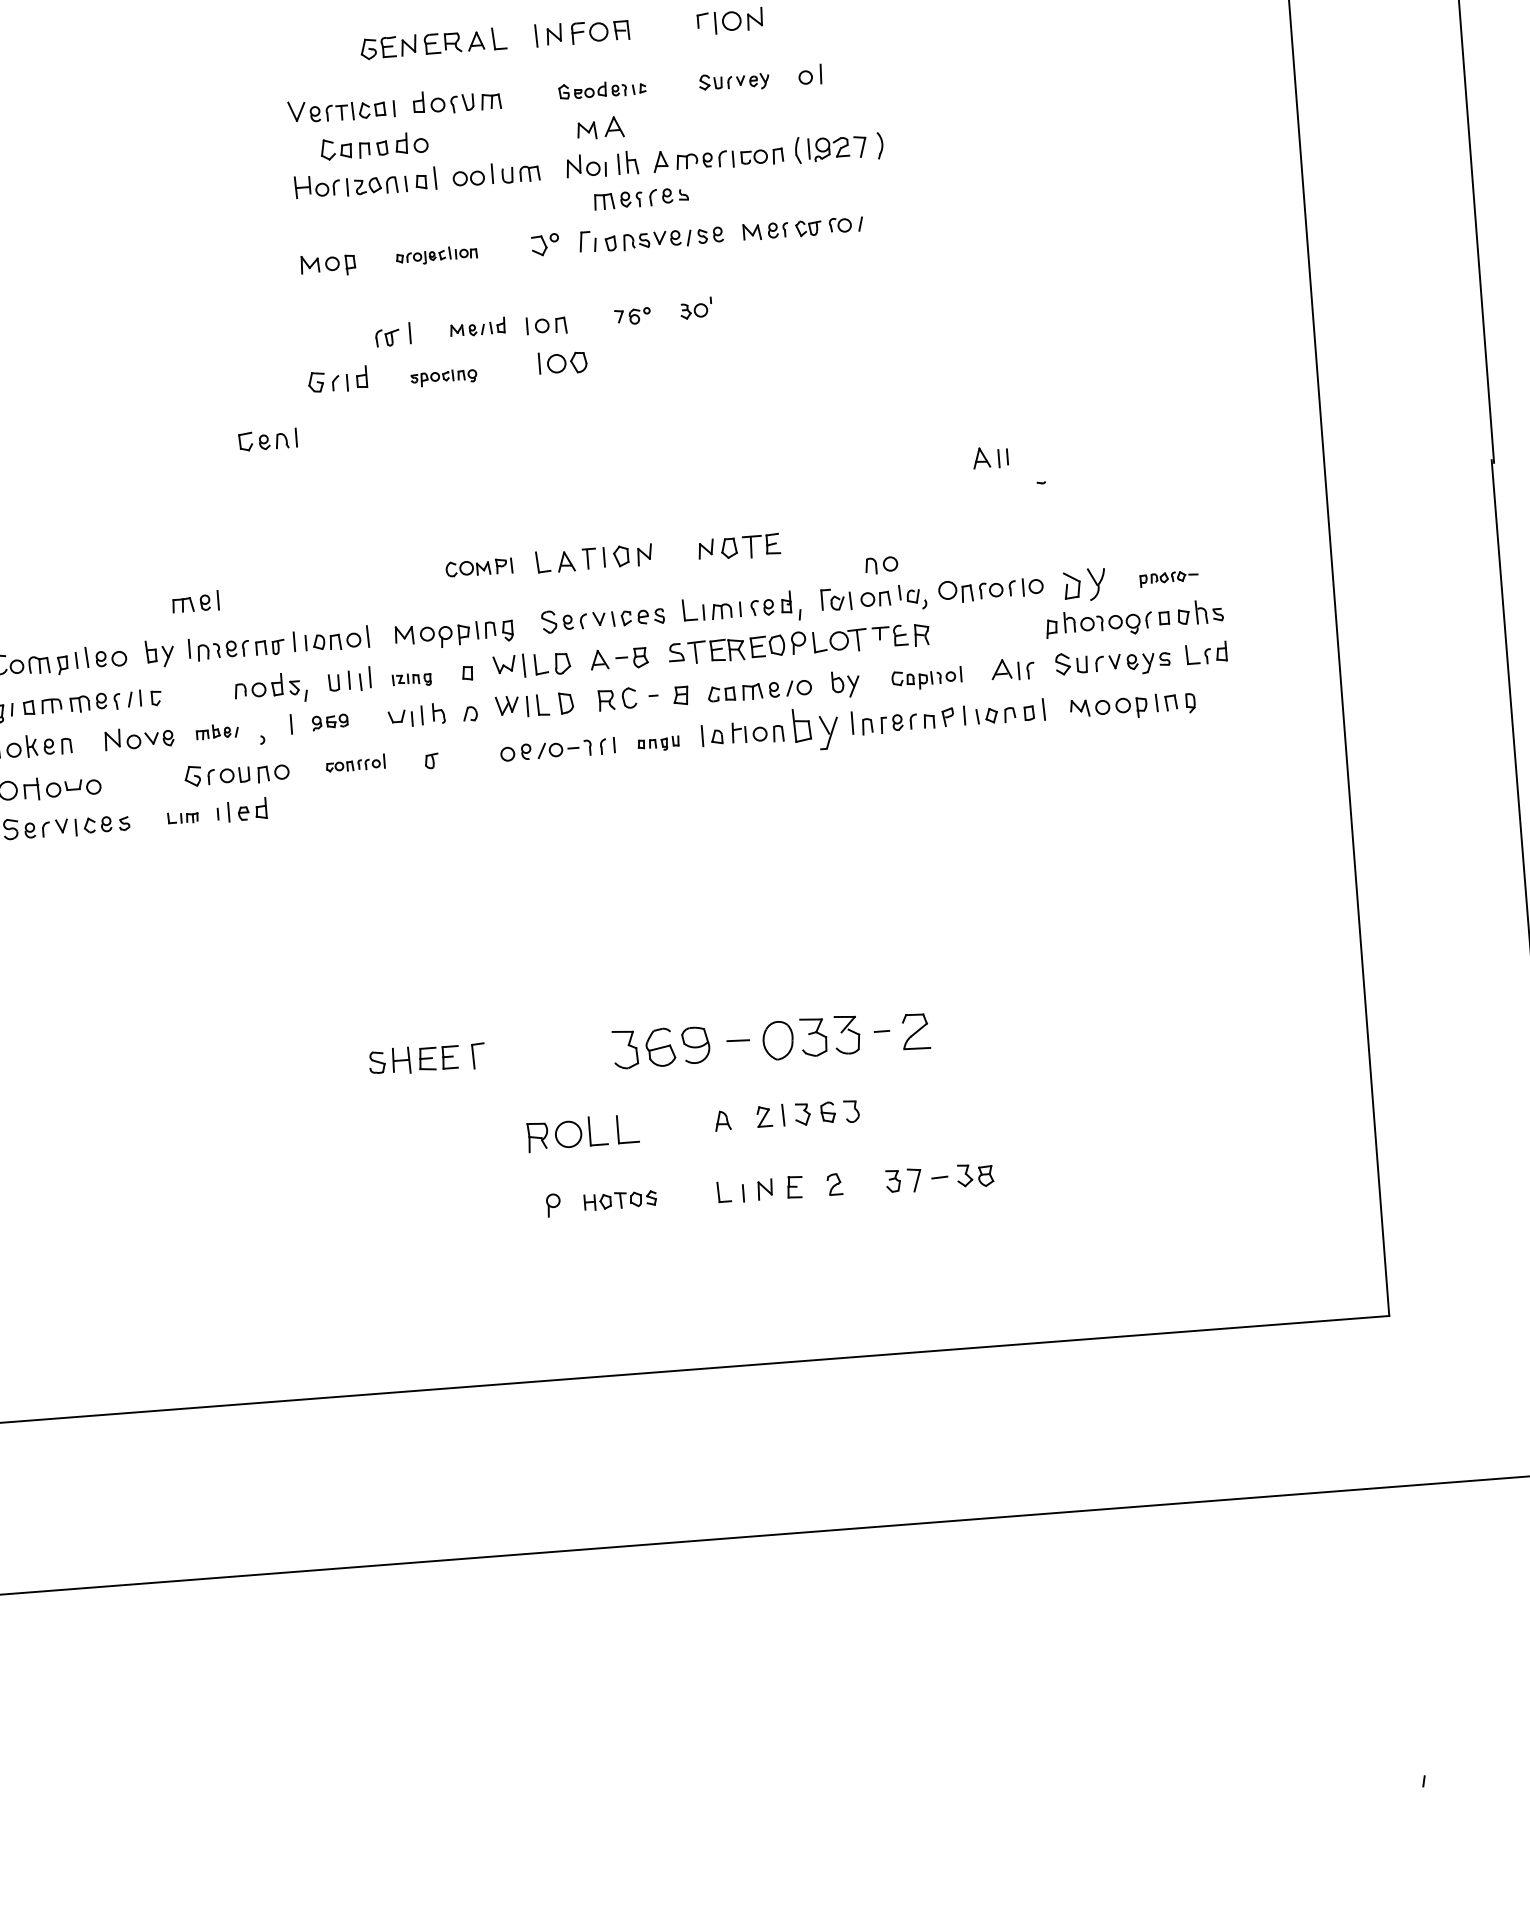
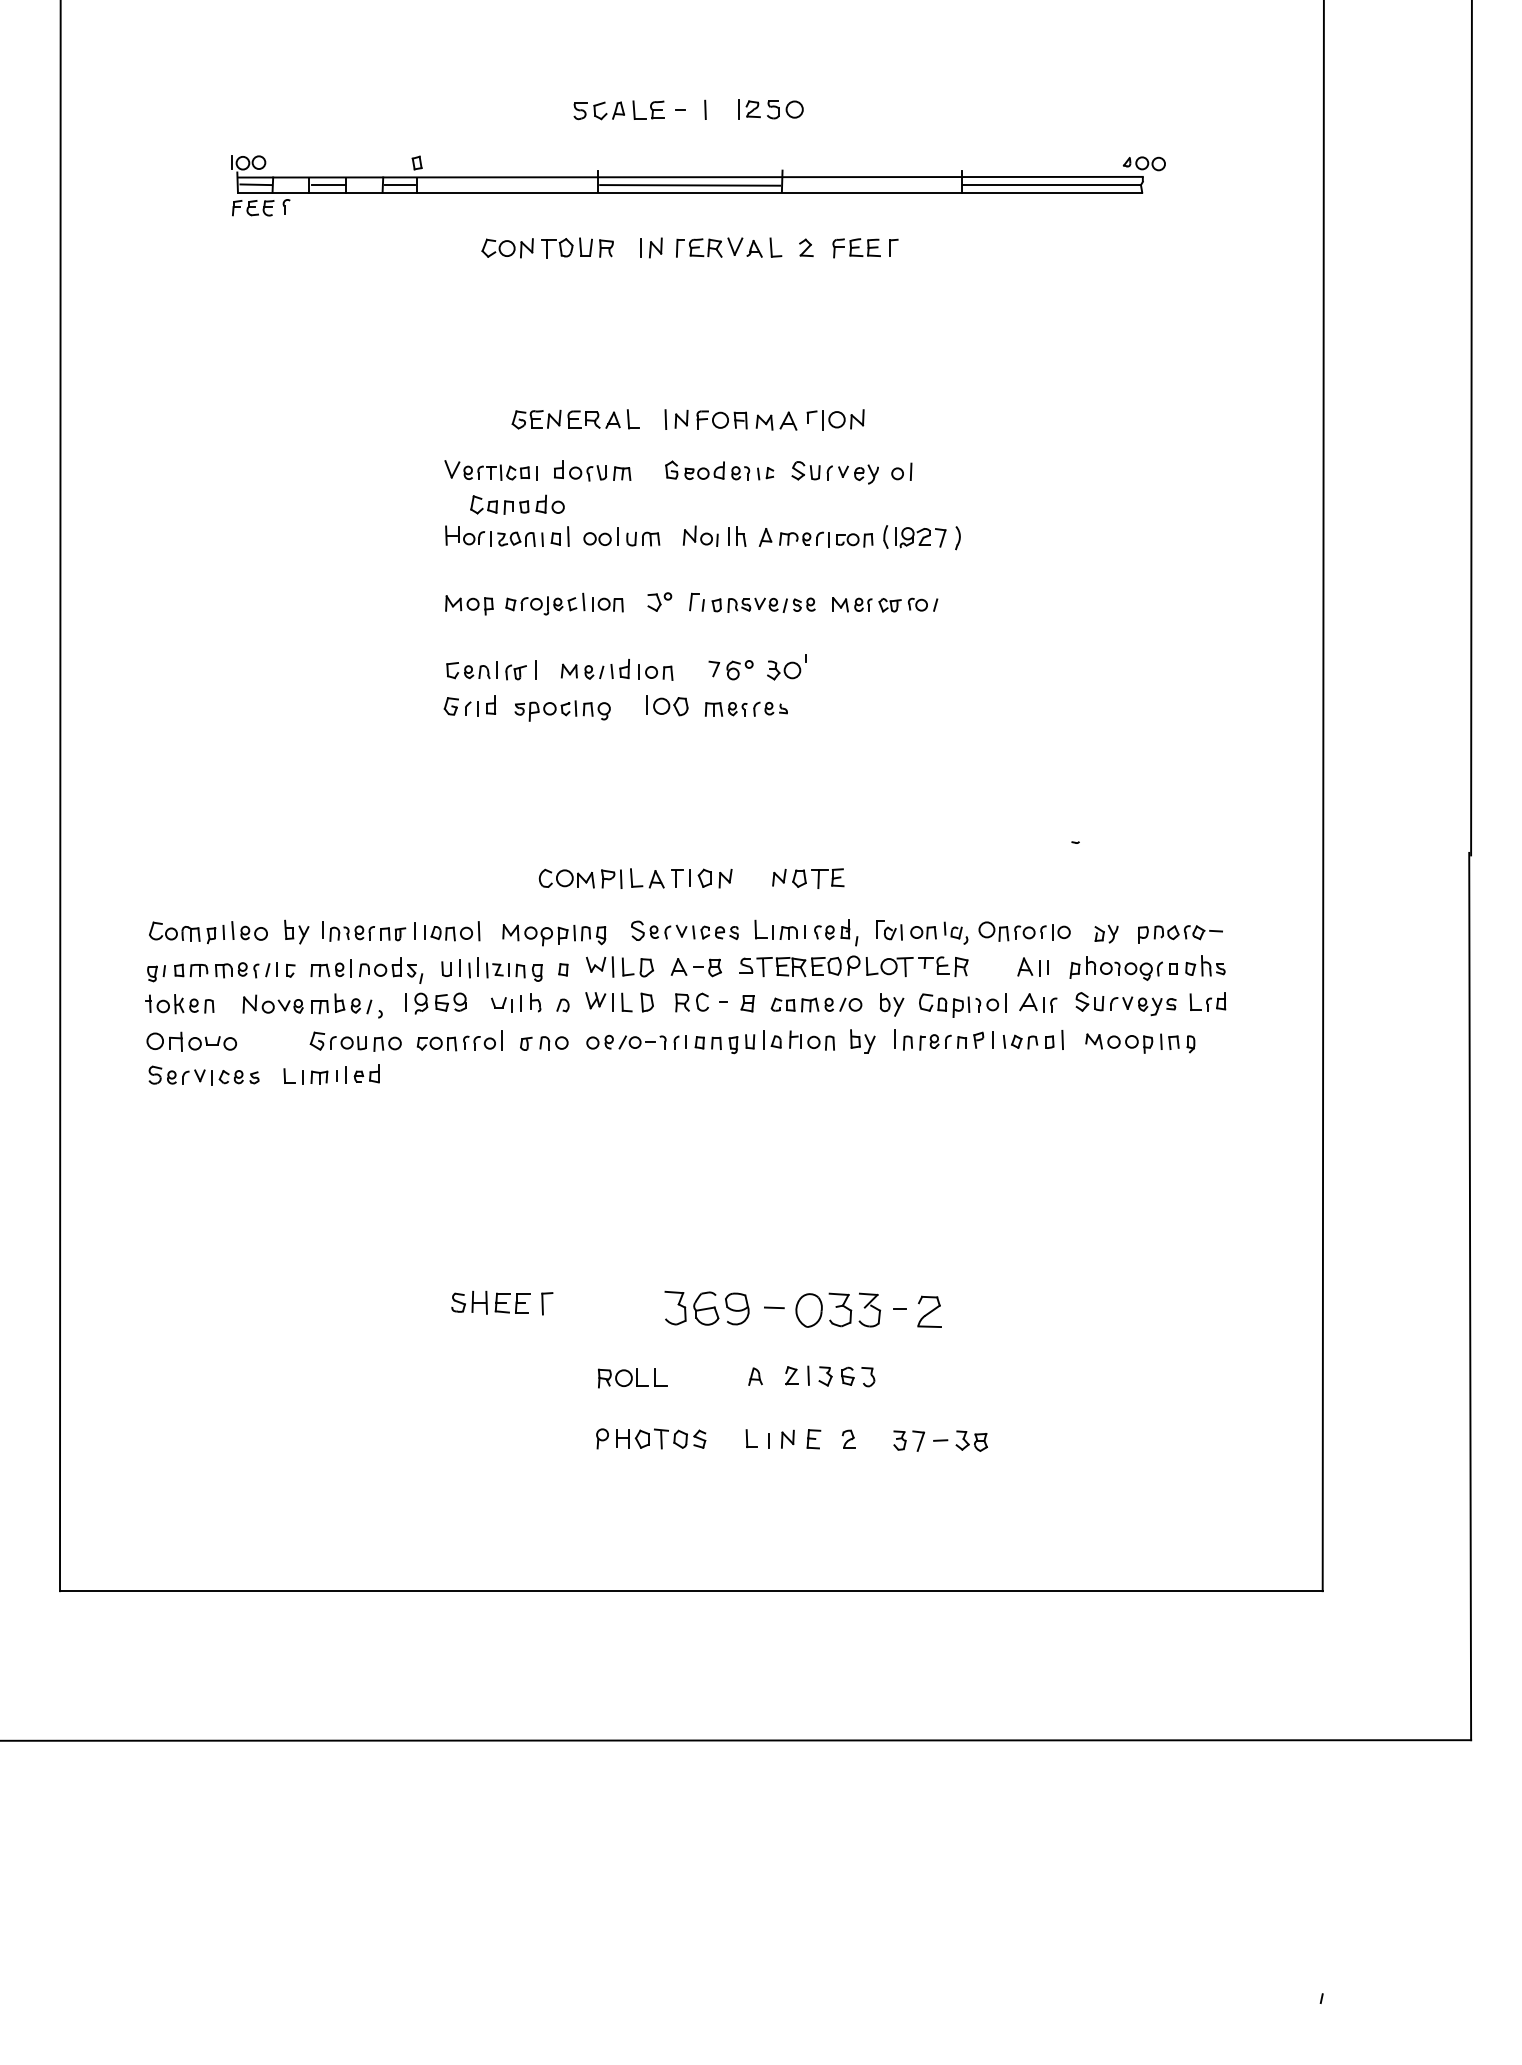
part: (733, 81) -> (834, 472), size x1.43
part: (602, 89) -> (719, 470), size x1.43
part: (600, 127) -> (776, 420), moved
part: (640, 197) -> (745, 708), moved
part: (436, 254) -> (564, 603), size x1.67
part: (695, 308) -> (786, 667), size x1.43
part: (632, 316) -> (730, 670), size x1.43
part: (476, 327) -> (594, 669), size x1.43
part: (443, 377) -> (562, 710), size x1.67
part: (267, 440) -> (471, 670), moved
part: (989, 456) -> (1032, 966), moved
part: (881, 565) -> (553, 1043), moved
part: (479, 567) -> (580, 878), size x1.43
part: (1169, 578) -> (1180, 934), size x1.67
part: (1084, 584) -> (1106, 933), size x0.62
part: (194, 601) -> (330, 968), moved
part: (926, 678) -> (962, 1005), size x1.43
part: (411, 679) -> (514, 971), size x1.67
part: (330, 722) -> (440, 1003), size x1.67
part: (815, 728) -> (862, 1041), size x0.62
part: (217, 731) -> (341, 1003), size x1.67
part: (658, 744) -> (724, 1044), size x1.67
part: (355, 763) -> (459, 1040), size x1.67
part: (182, 817) -> (305, 1076), size x1.67
part: (582, 1133) -> (632, 1378), size x0.71
part: (620, 1199) -> (661, 1438), size x1.43

